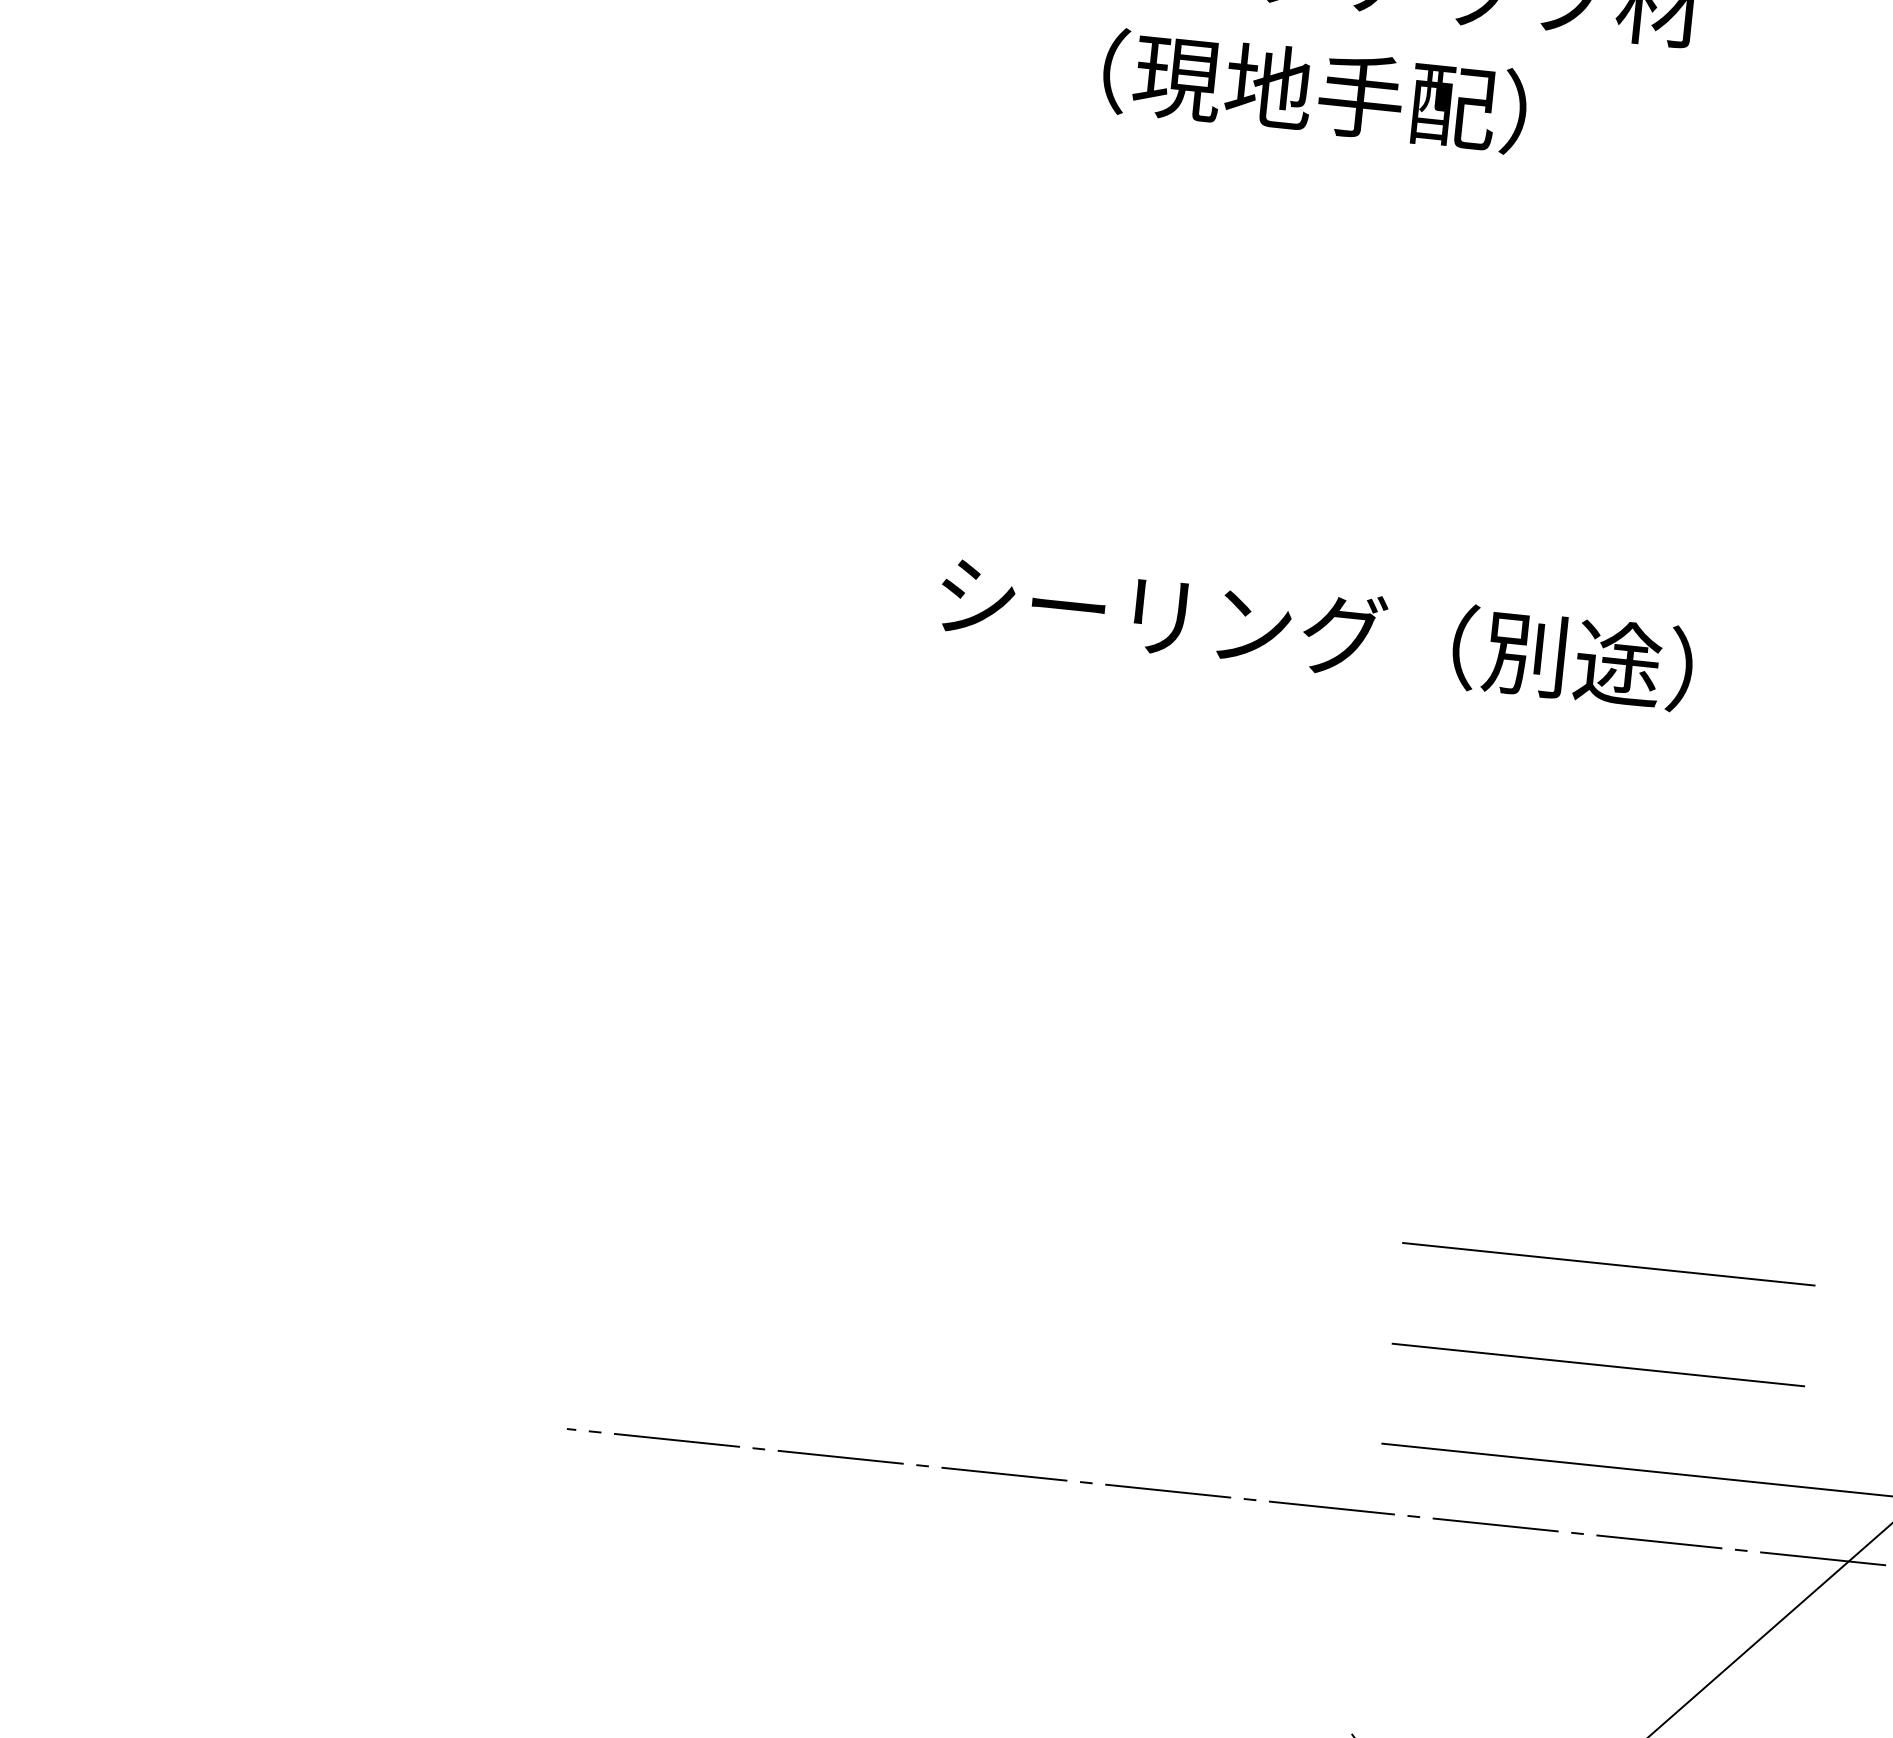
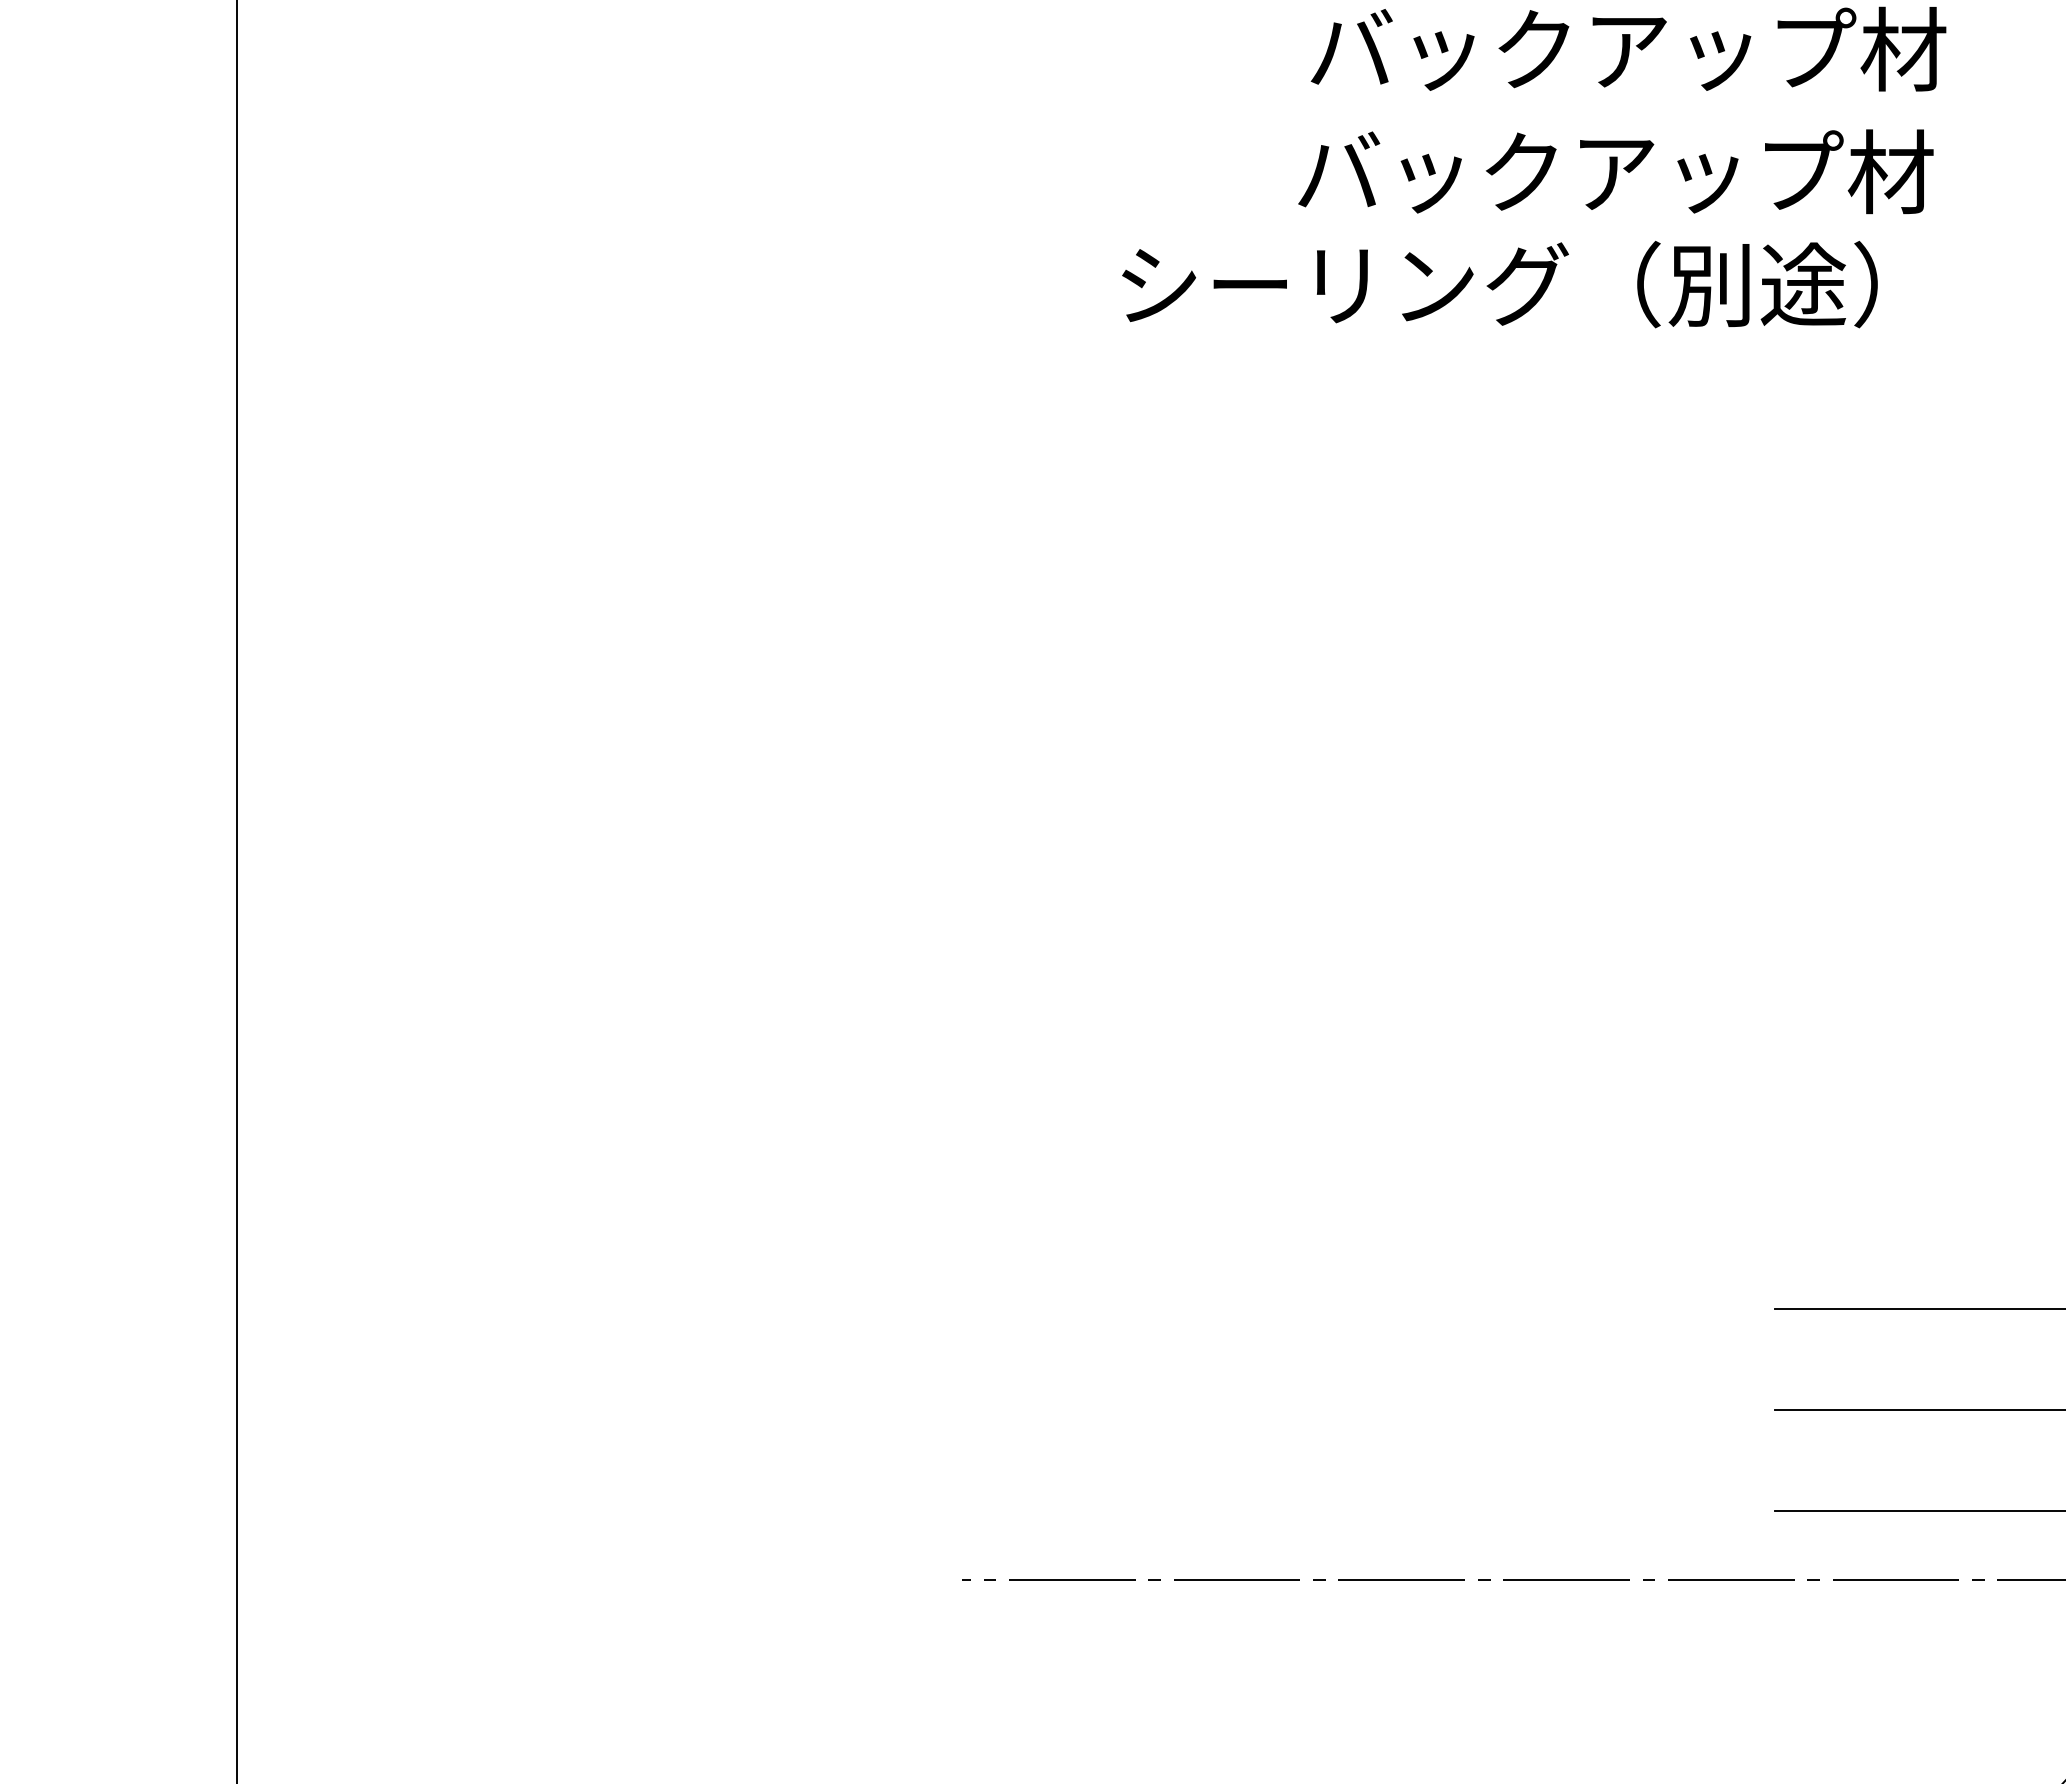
text: (1361, 96) -> (1615, 171), （現地手配） -> バックアップ材
text: (1316, 631) -> (1499, 284), moved

